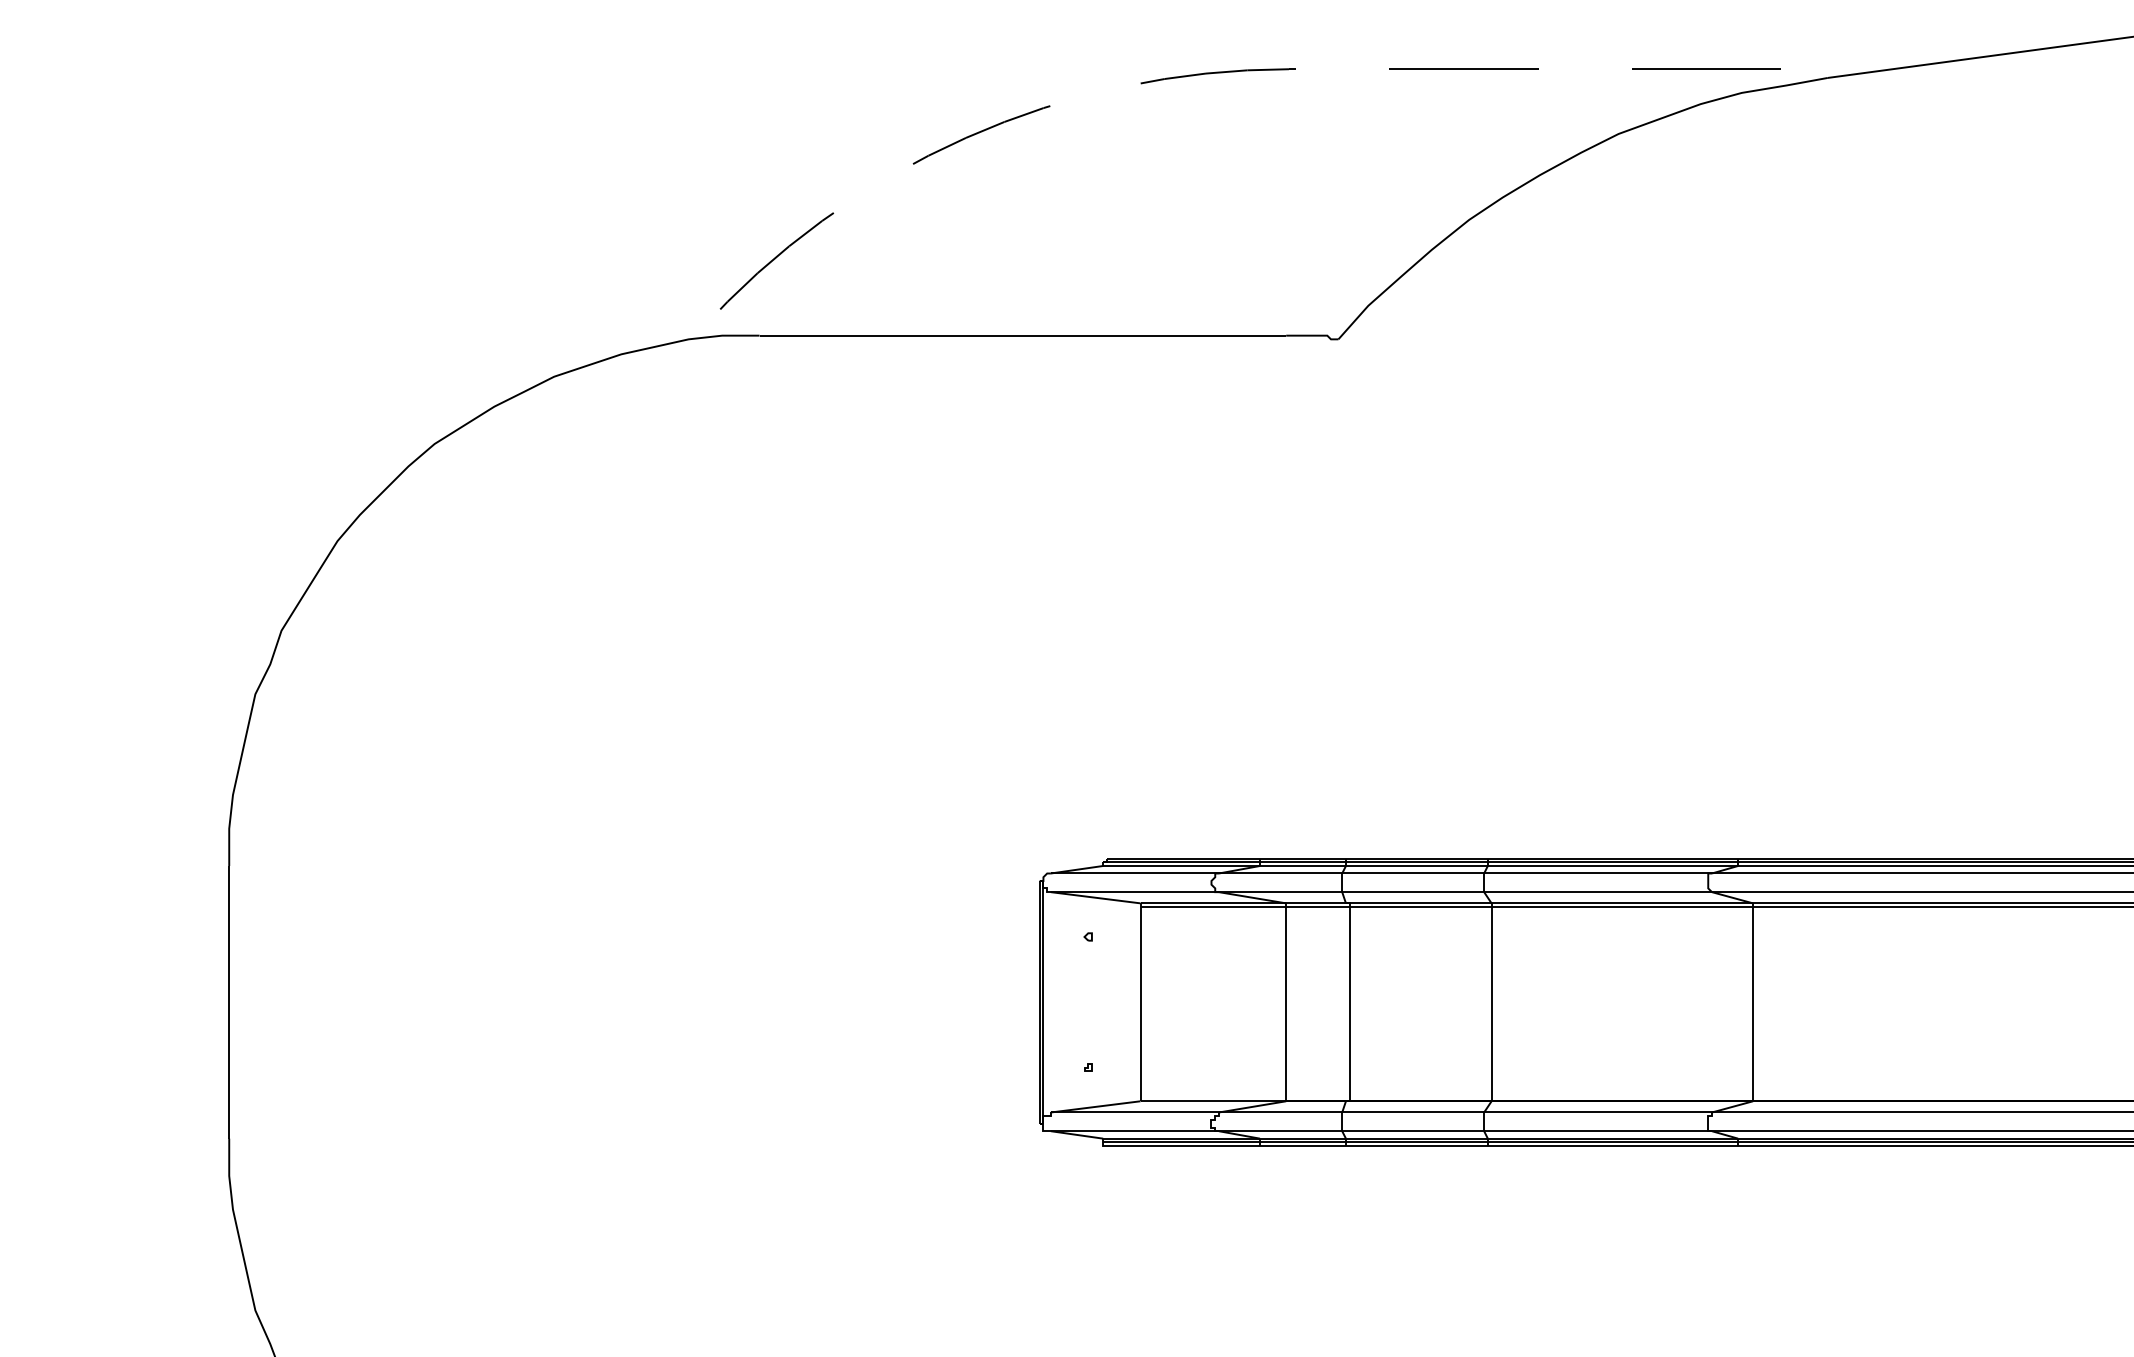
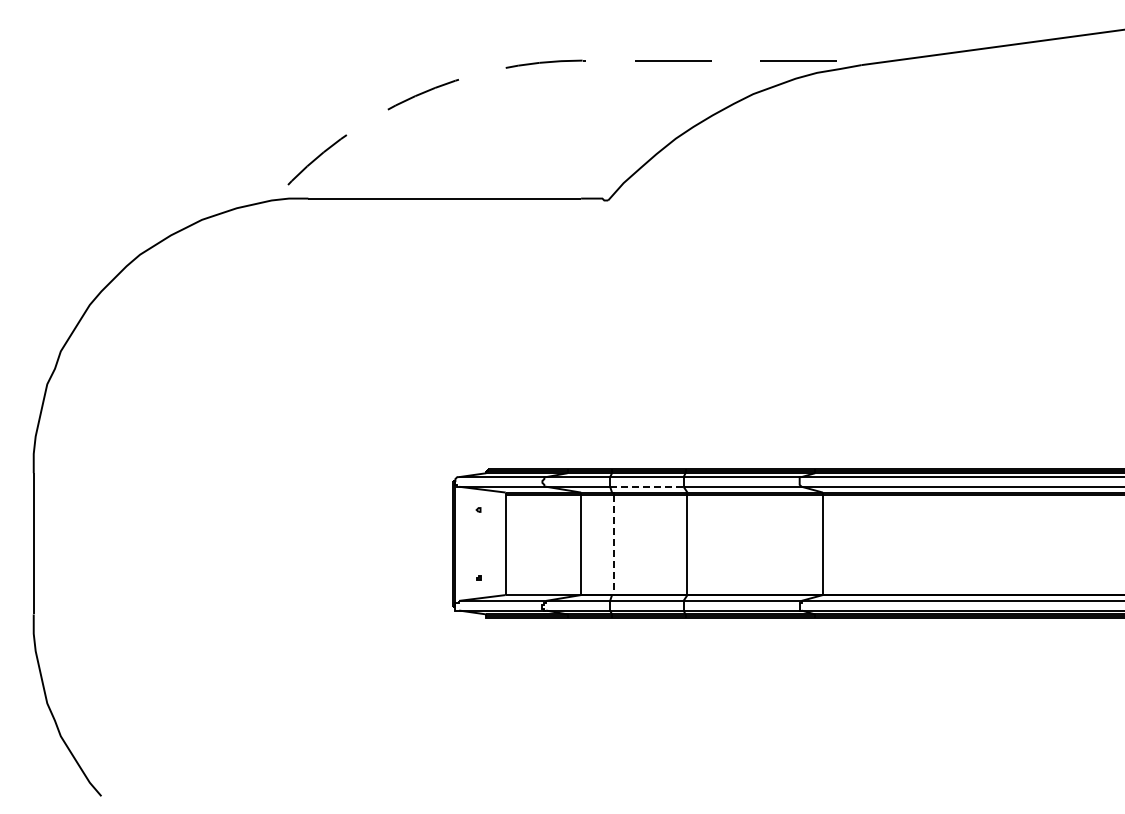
line: (1412, 891) -> (646, 486), solid -> dashed
line: (1348, 1005) -> (613, 545), solid -> dashed

